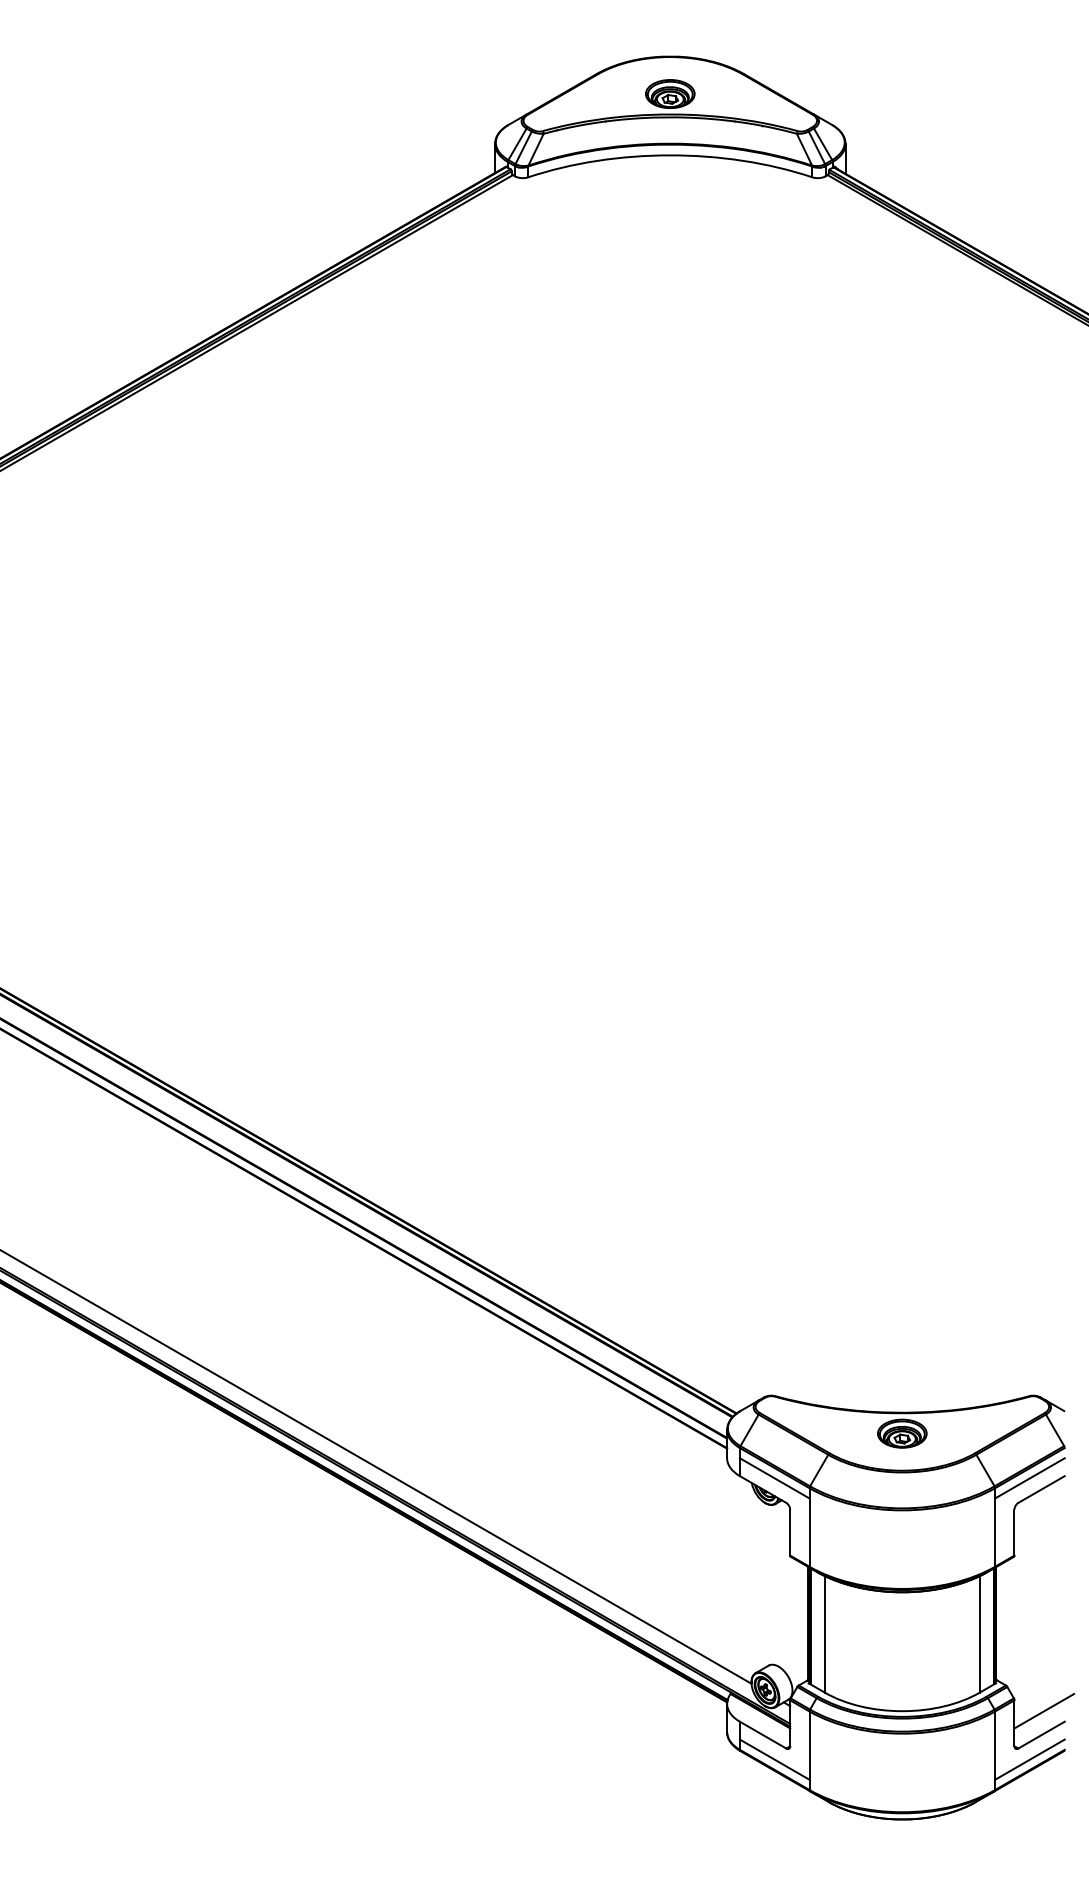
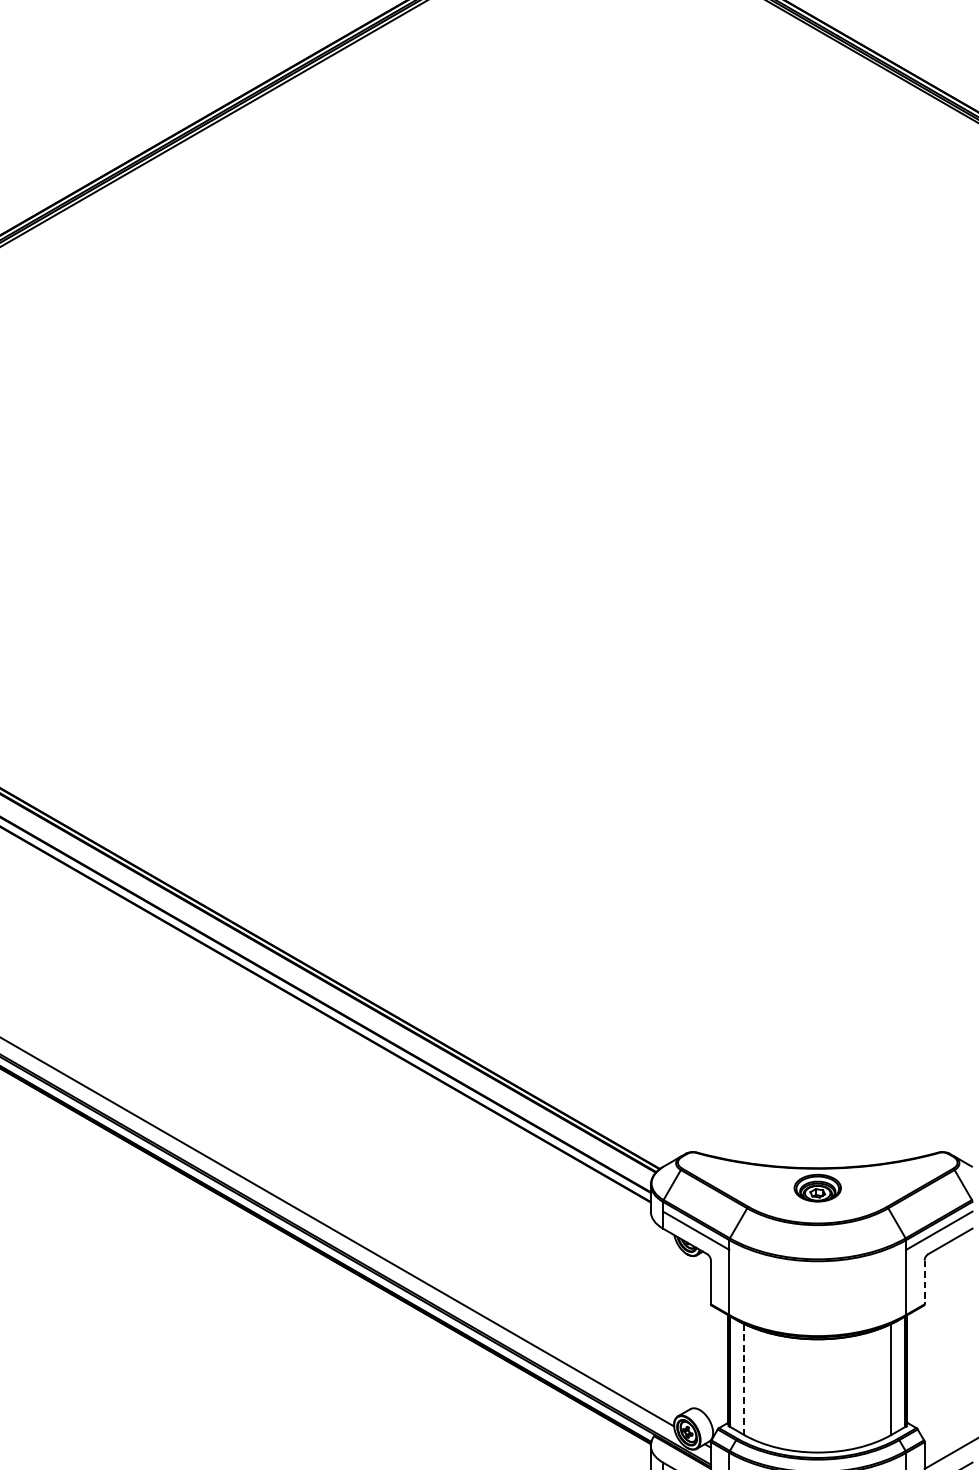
line: (1014, 1532) -> (924, 1282), solid -> dashed
line: (824, 1634) -> (743, 1379), solid -> dashed

